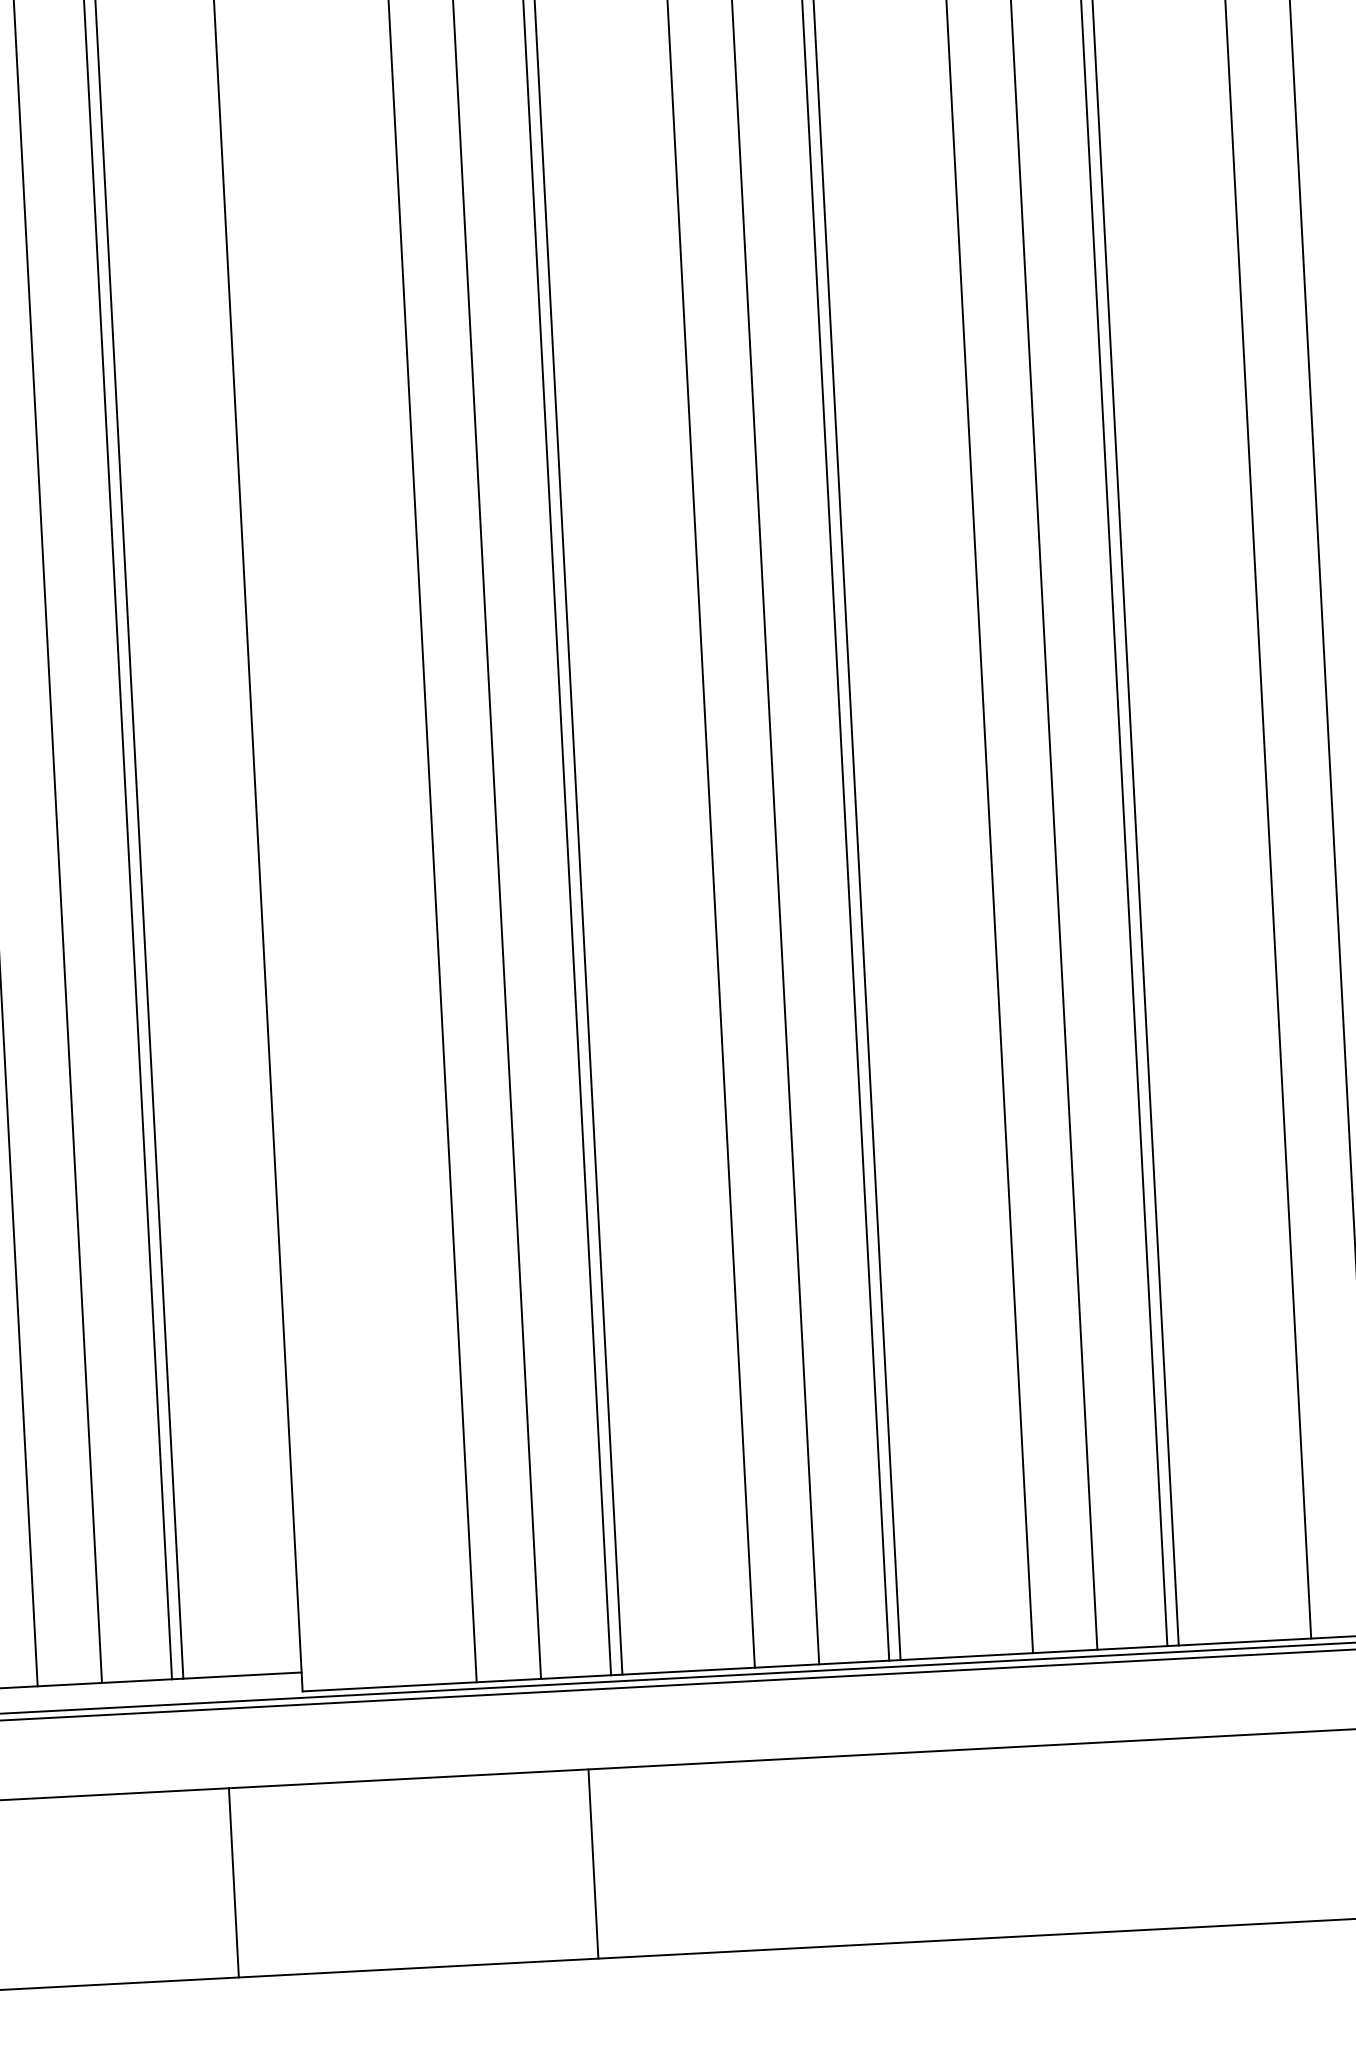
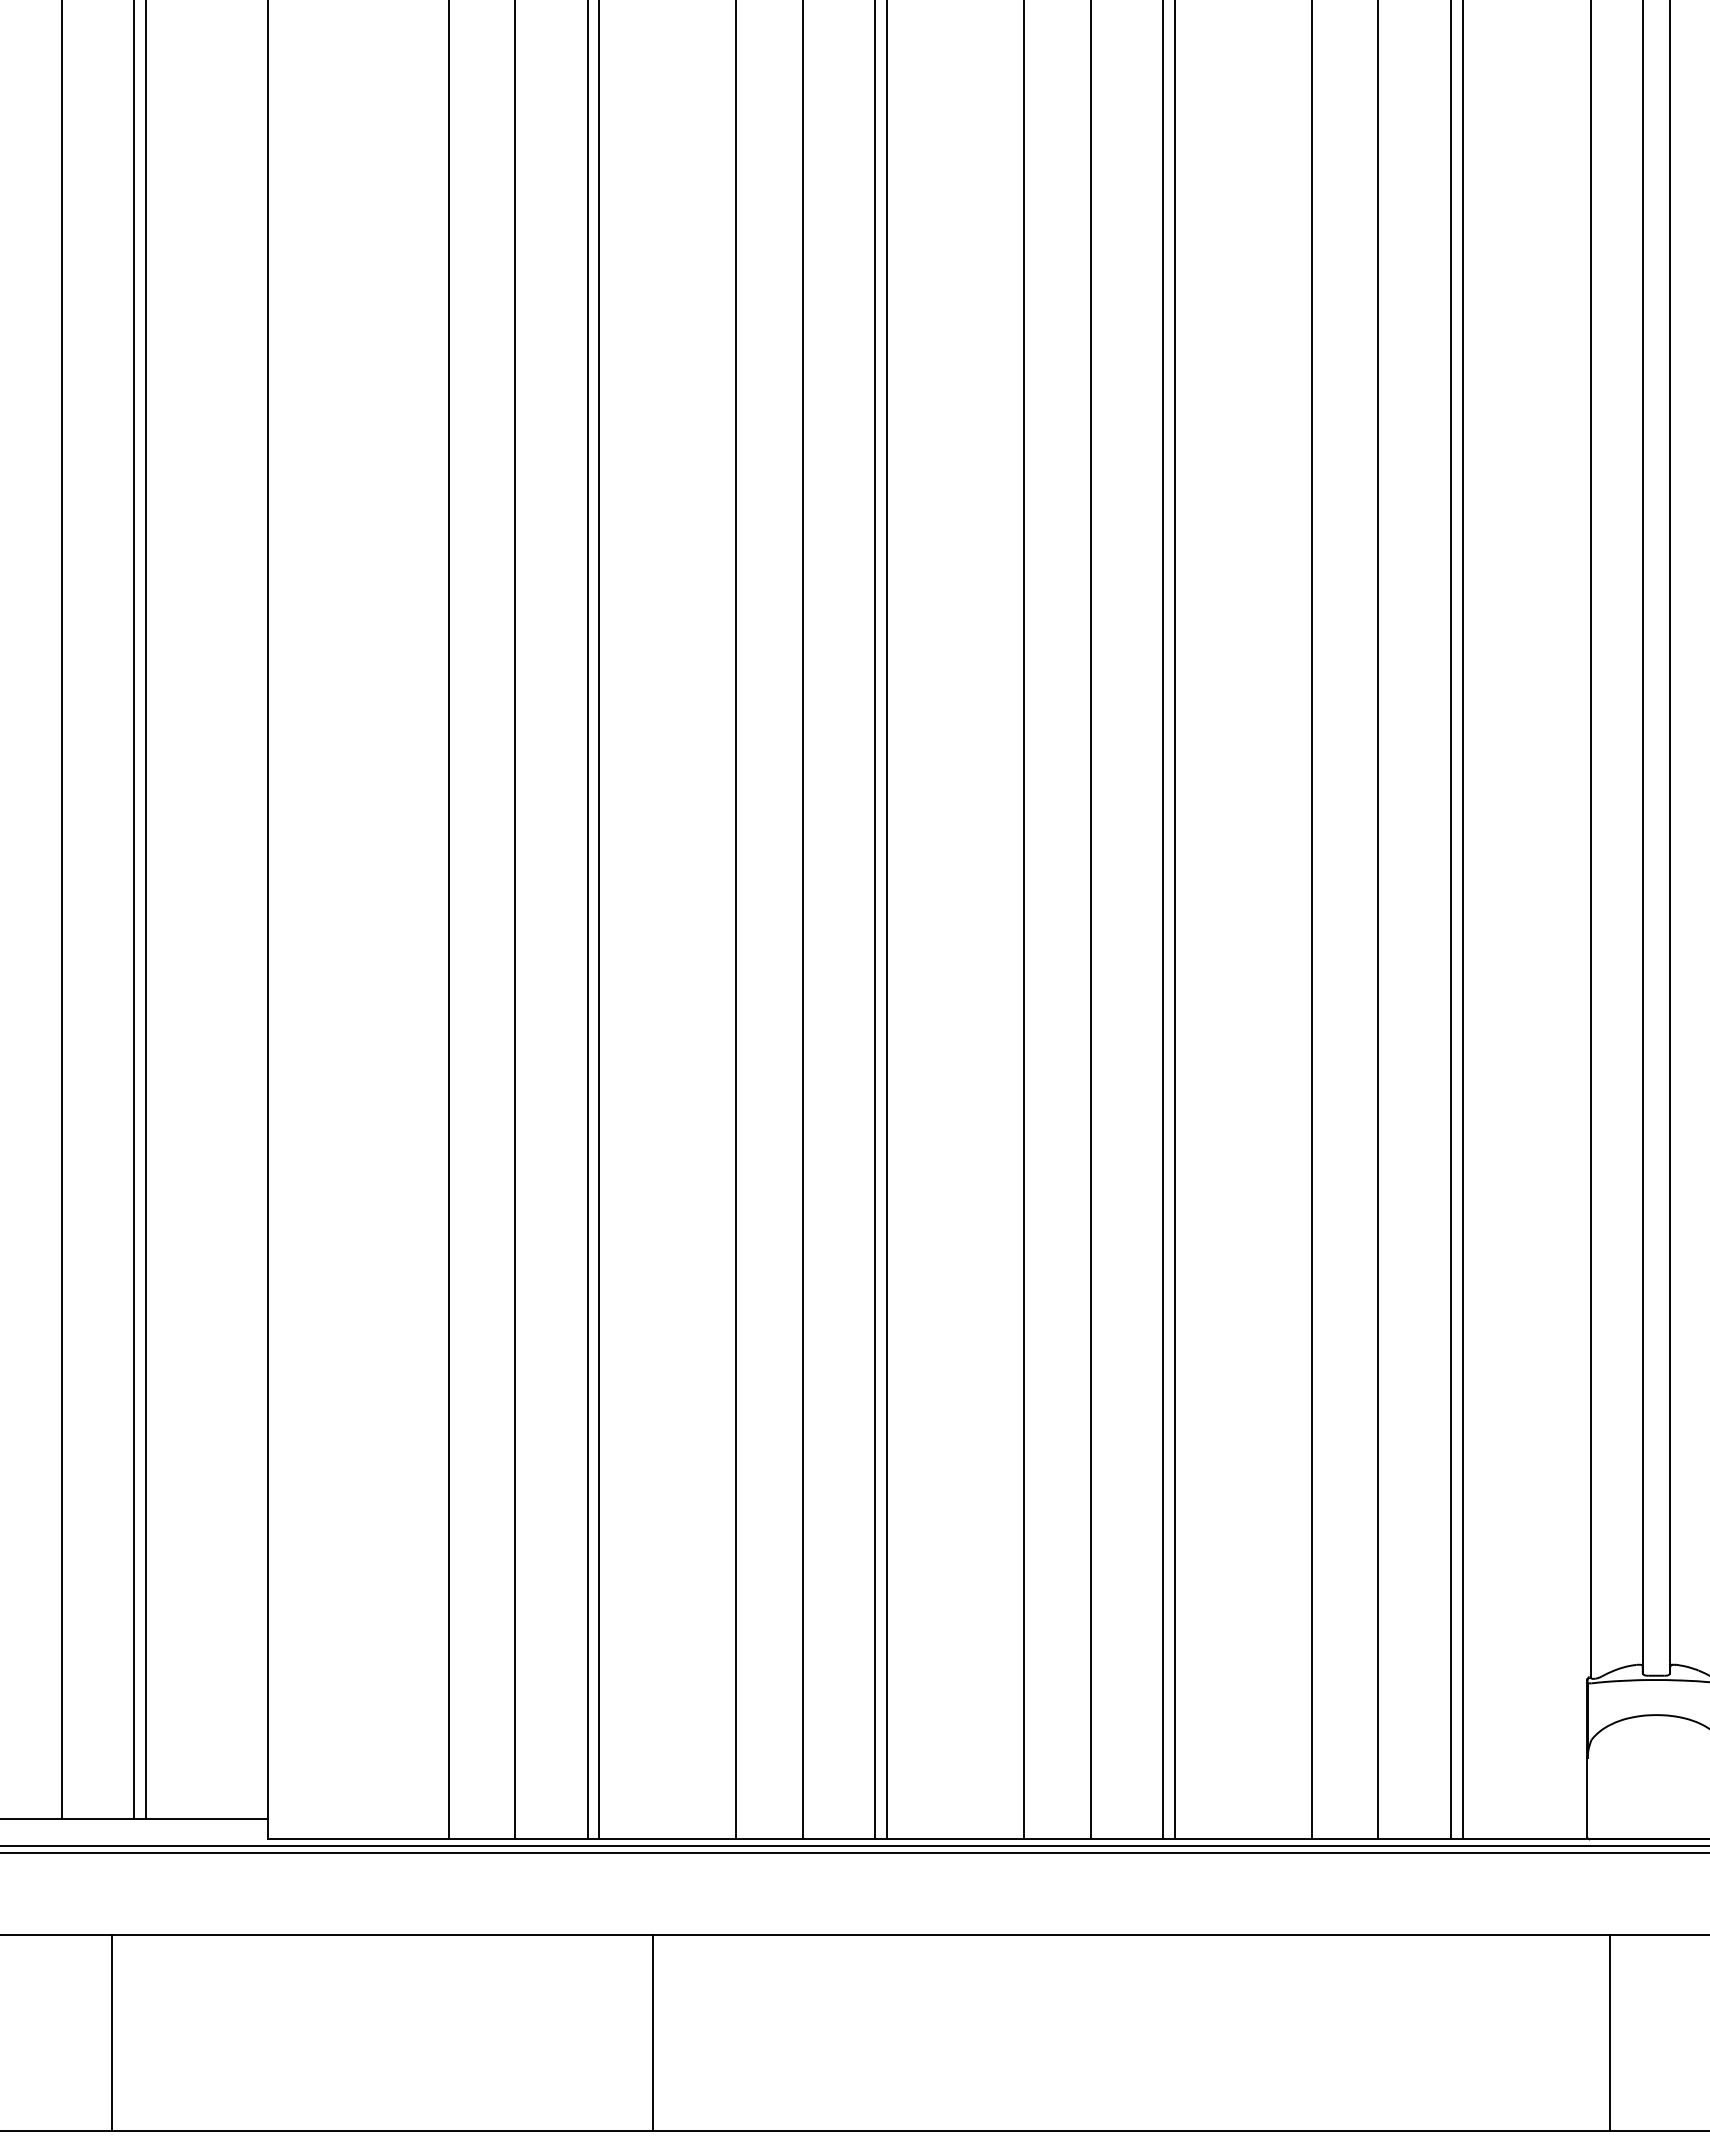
line: (593, 1863) -> (653, 2032), moved
line: (234, 1882) -> (112, 2032), moved

